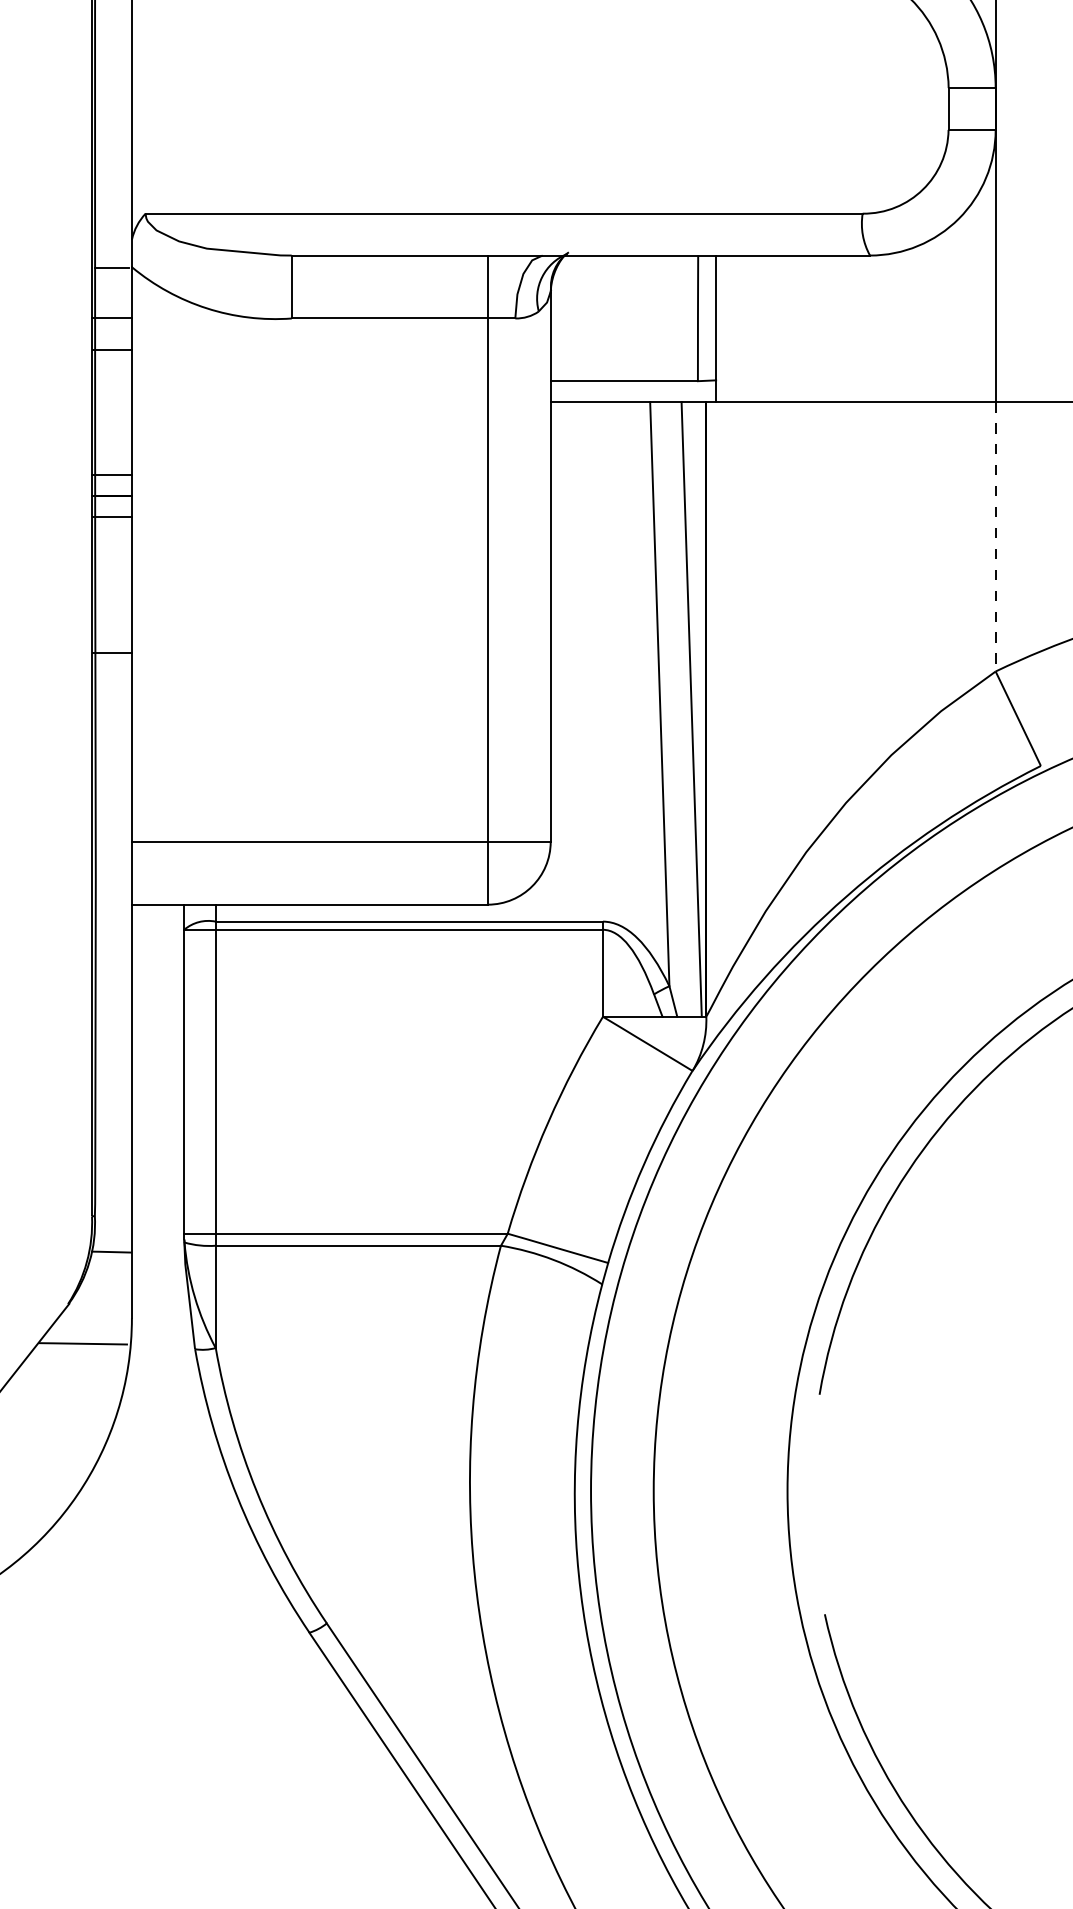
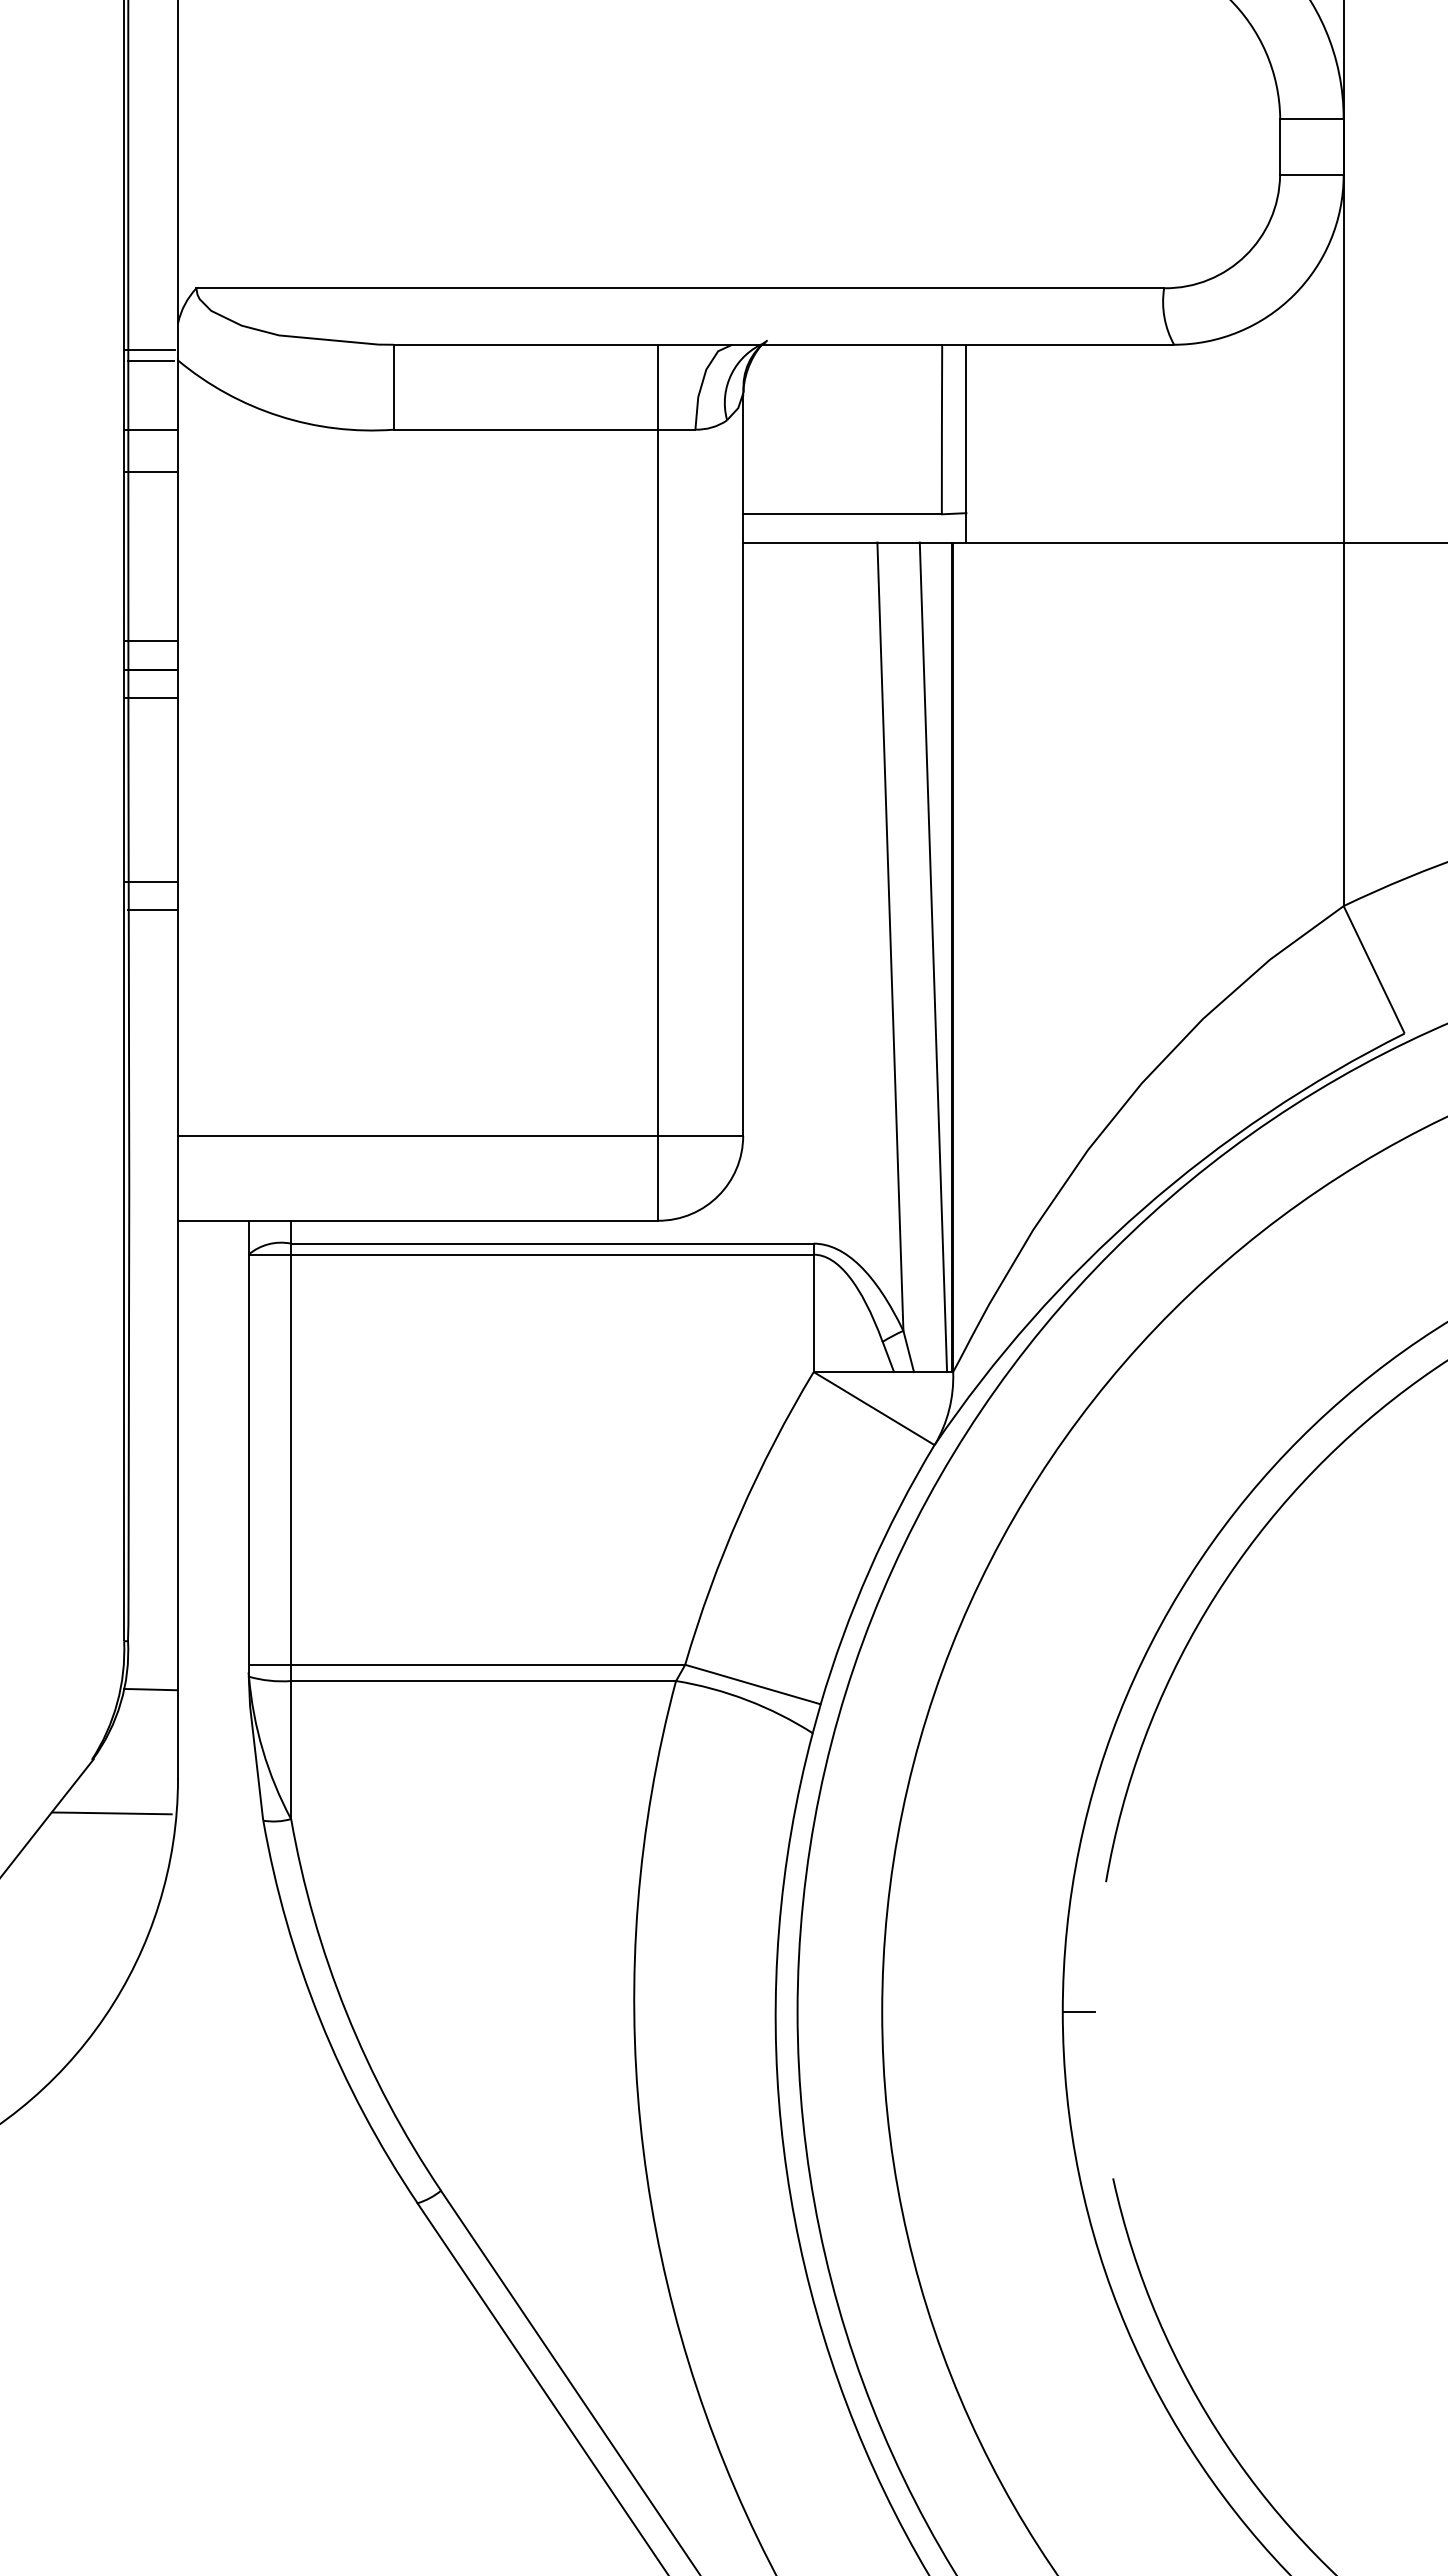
line: (110, 259) -> (149, 350), added
line: (995, 536) -> (1343, 724), dashed -> solid
line: (113, 674) -> (153, 909), added
line: (799, 1490) -> (1078, 2011), added

